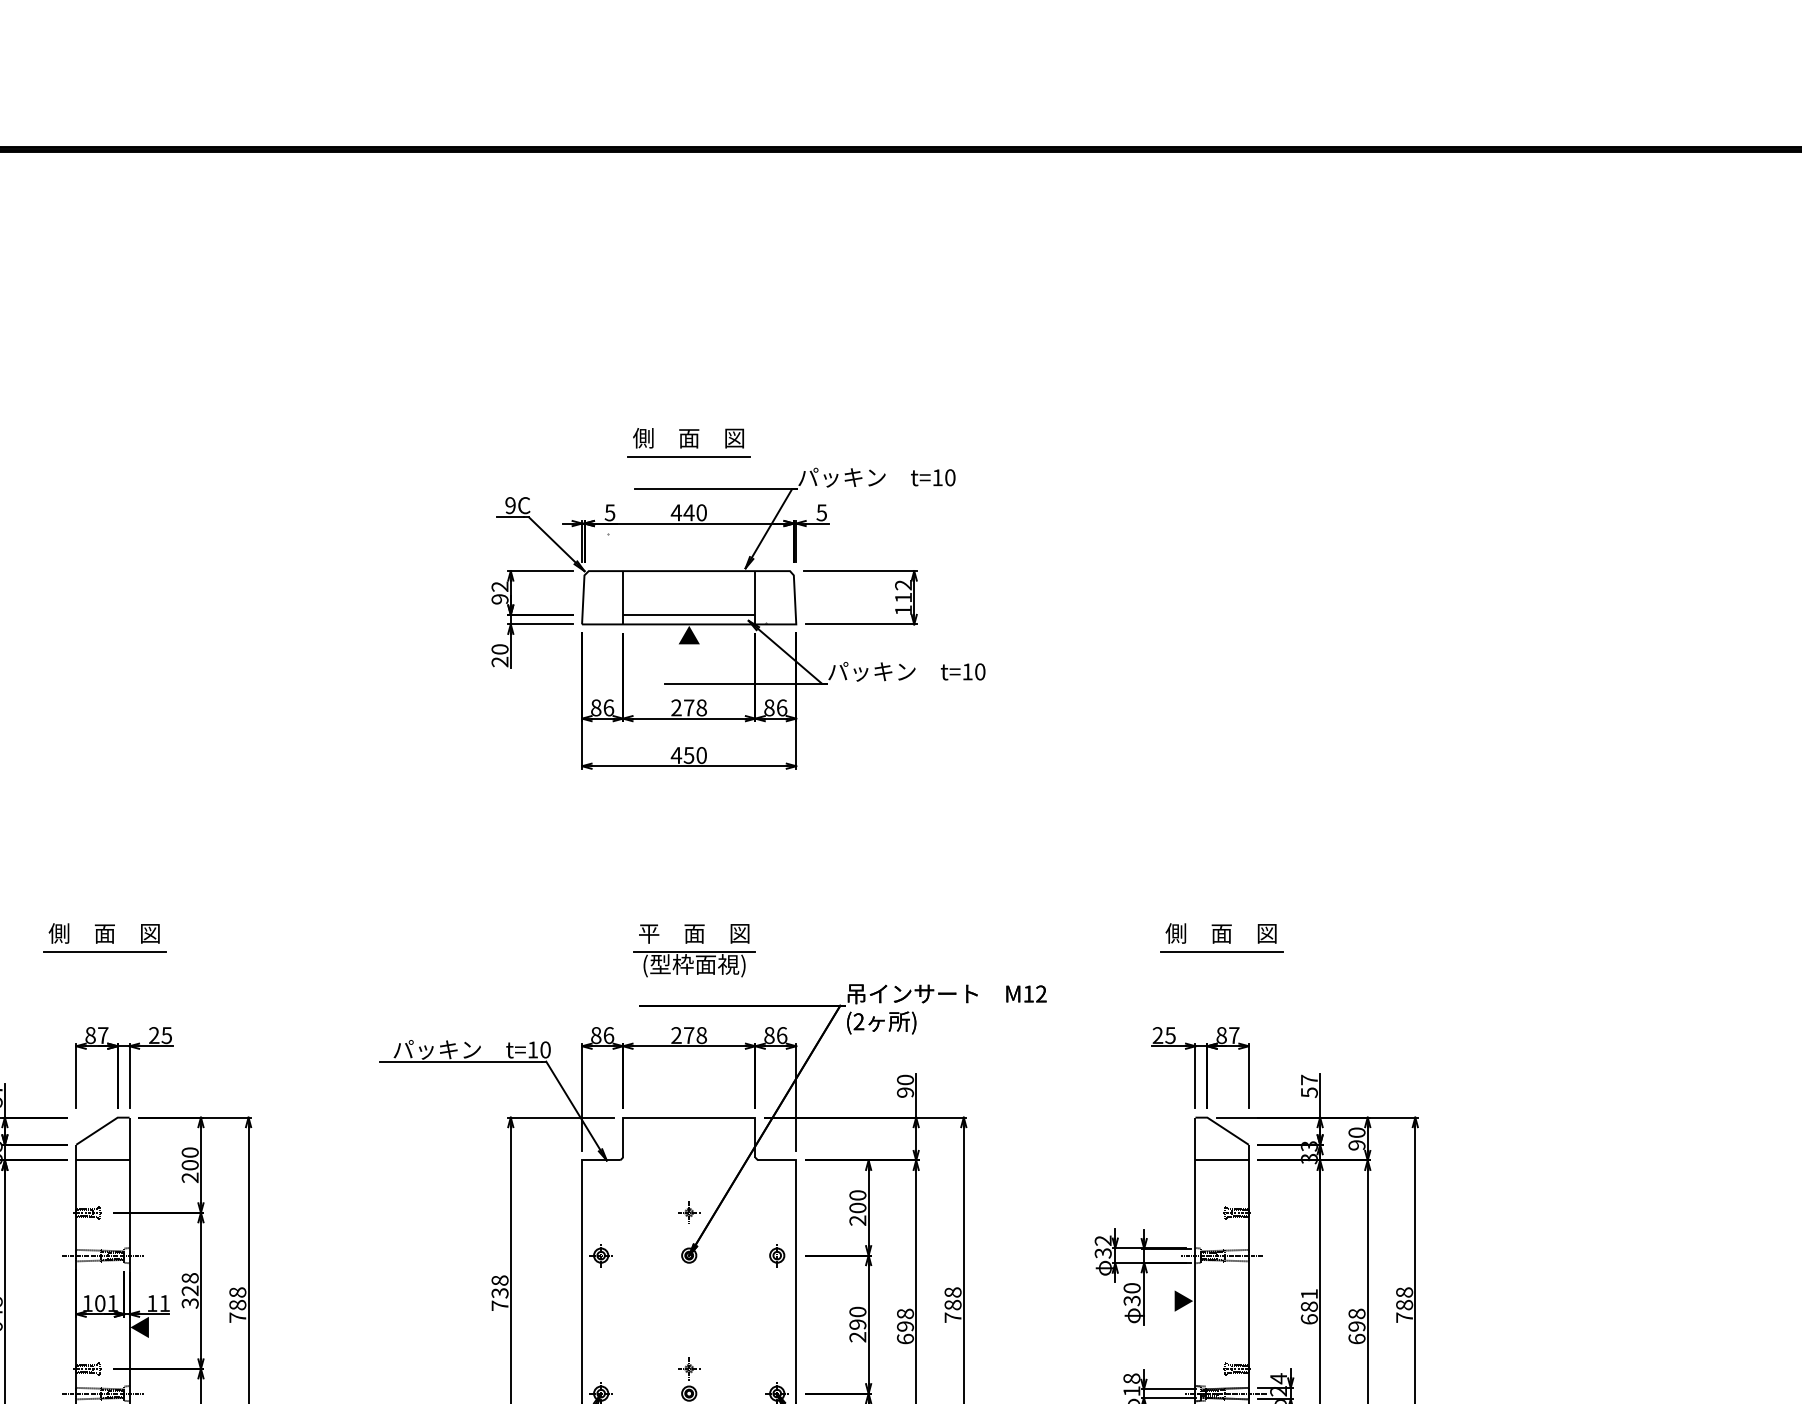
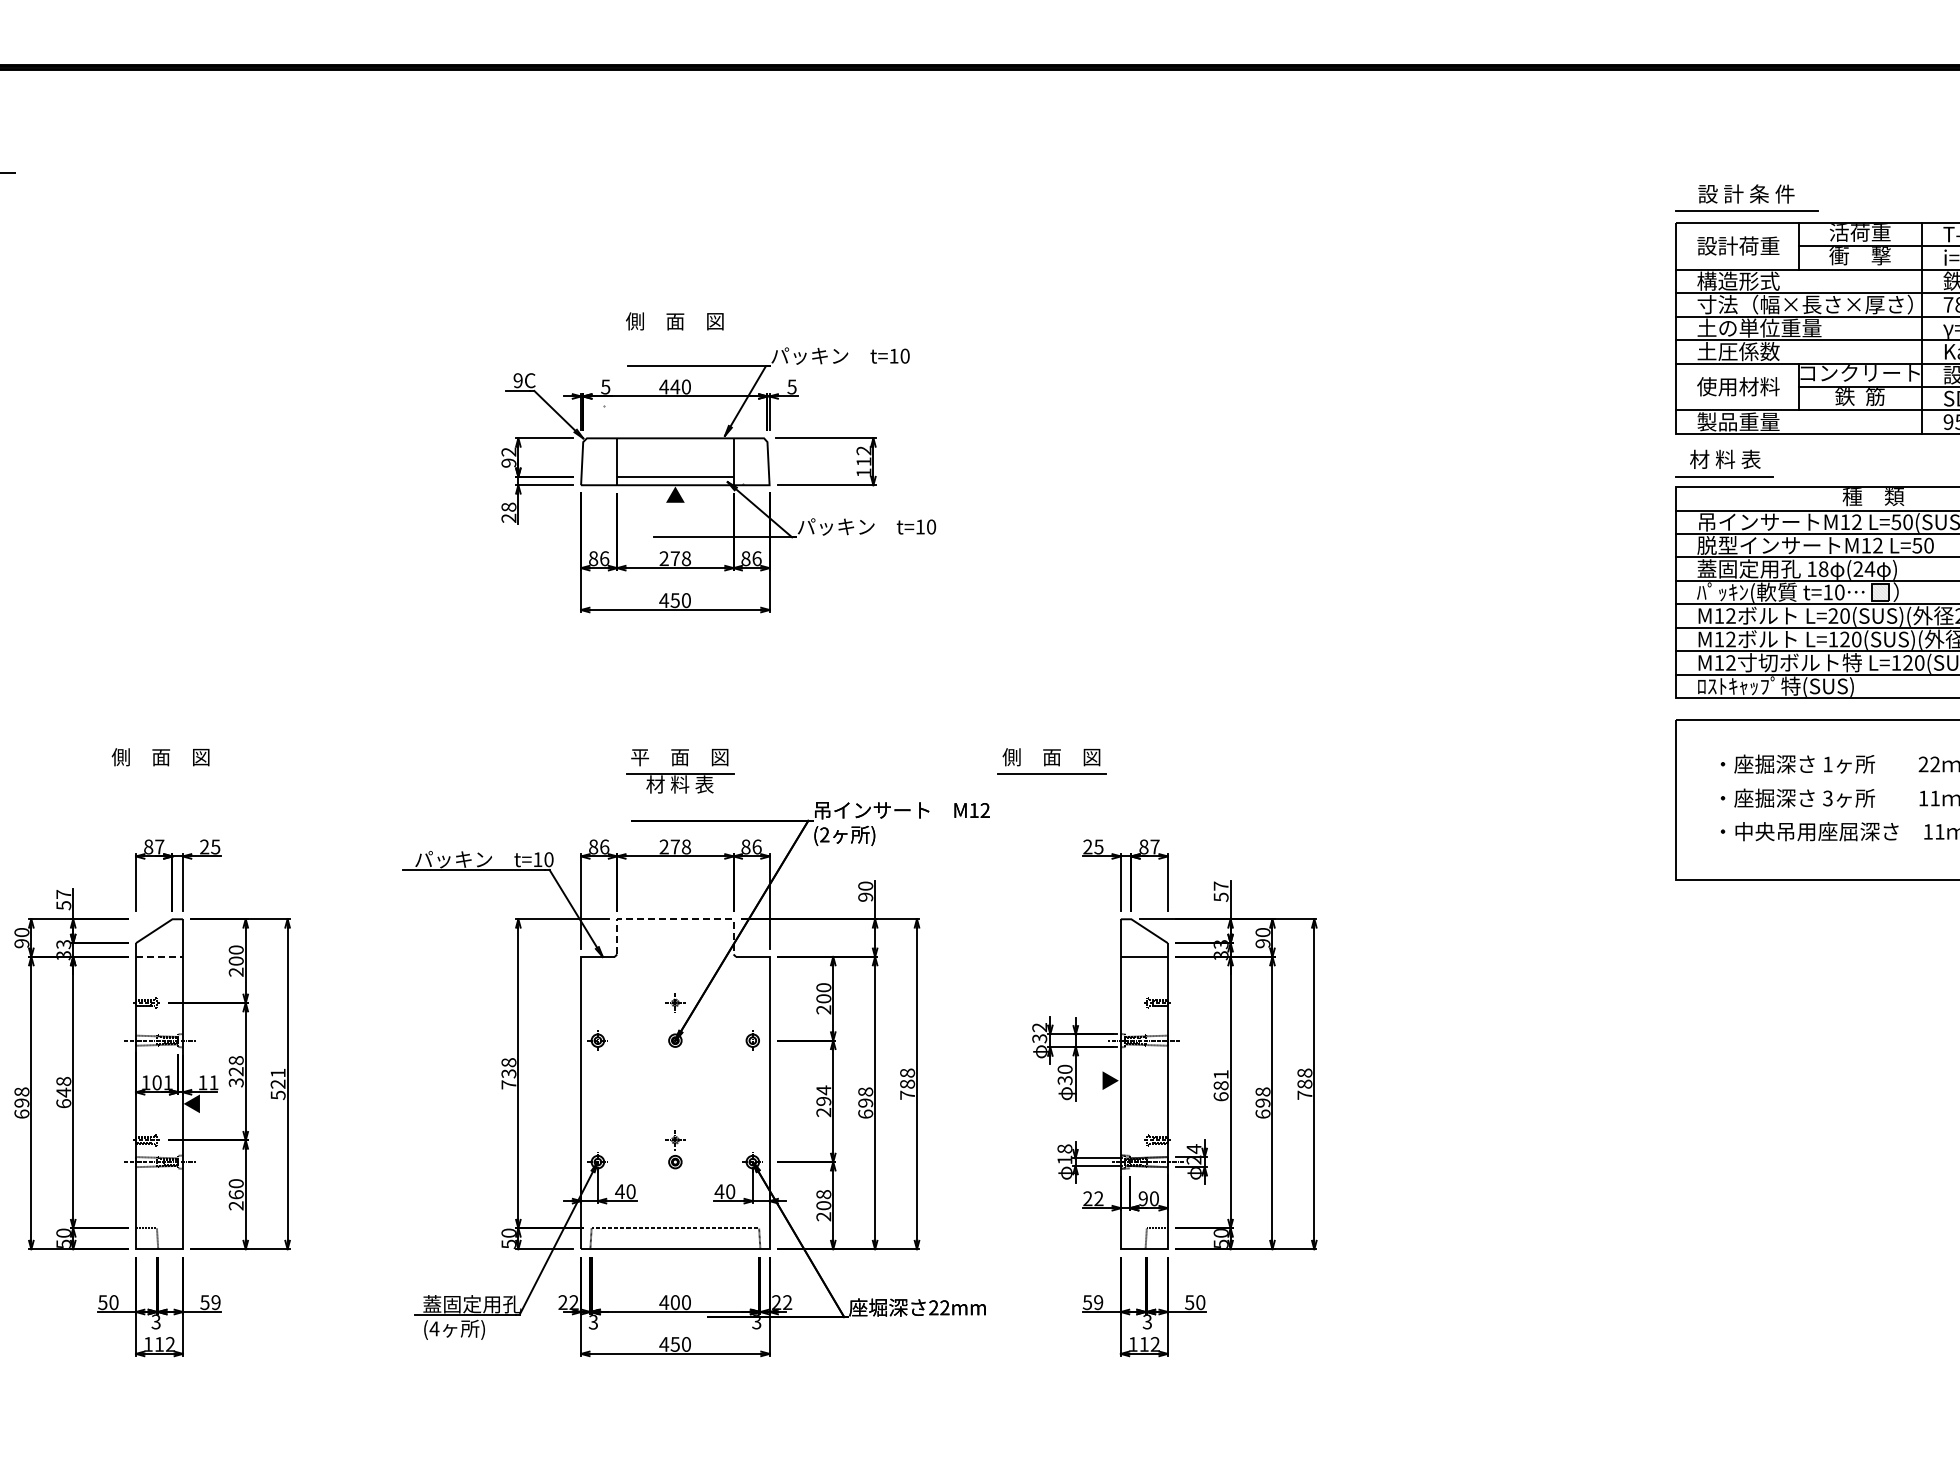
line: (688, 456) -> (674, 337), removed
text: (500, 648) -> (509, 506), 20 -> 28
part: (1221, 938) -> (1051, 761), moved
line: (104, 951) -> (160, 773), removed
text: (693, 965) -> (679, 785), (型枠面視) -> 材 料 表
line: (689, 1117) -> (675, 919), solid -> dashed
line: (102, 1159) -> (159, 956), solid -> dashed
text: (237, 1305) -> (277, 1084), 788 -> 521
text: (857, 1312) -> (823, 1090), 290 -> 294

